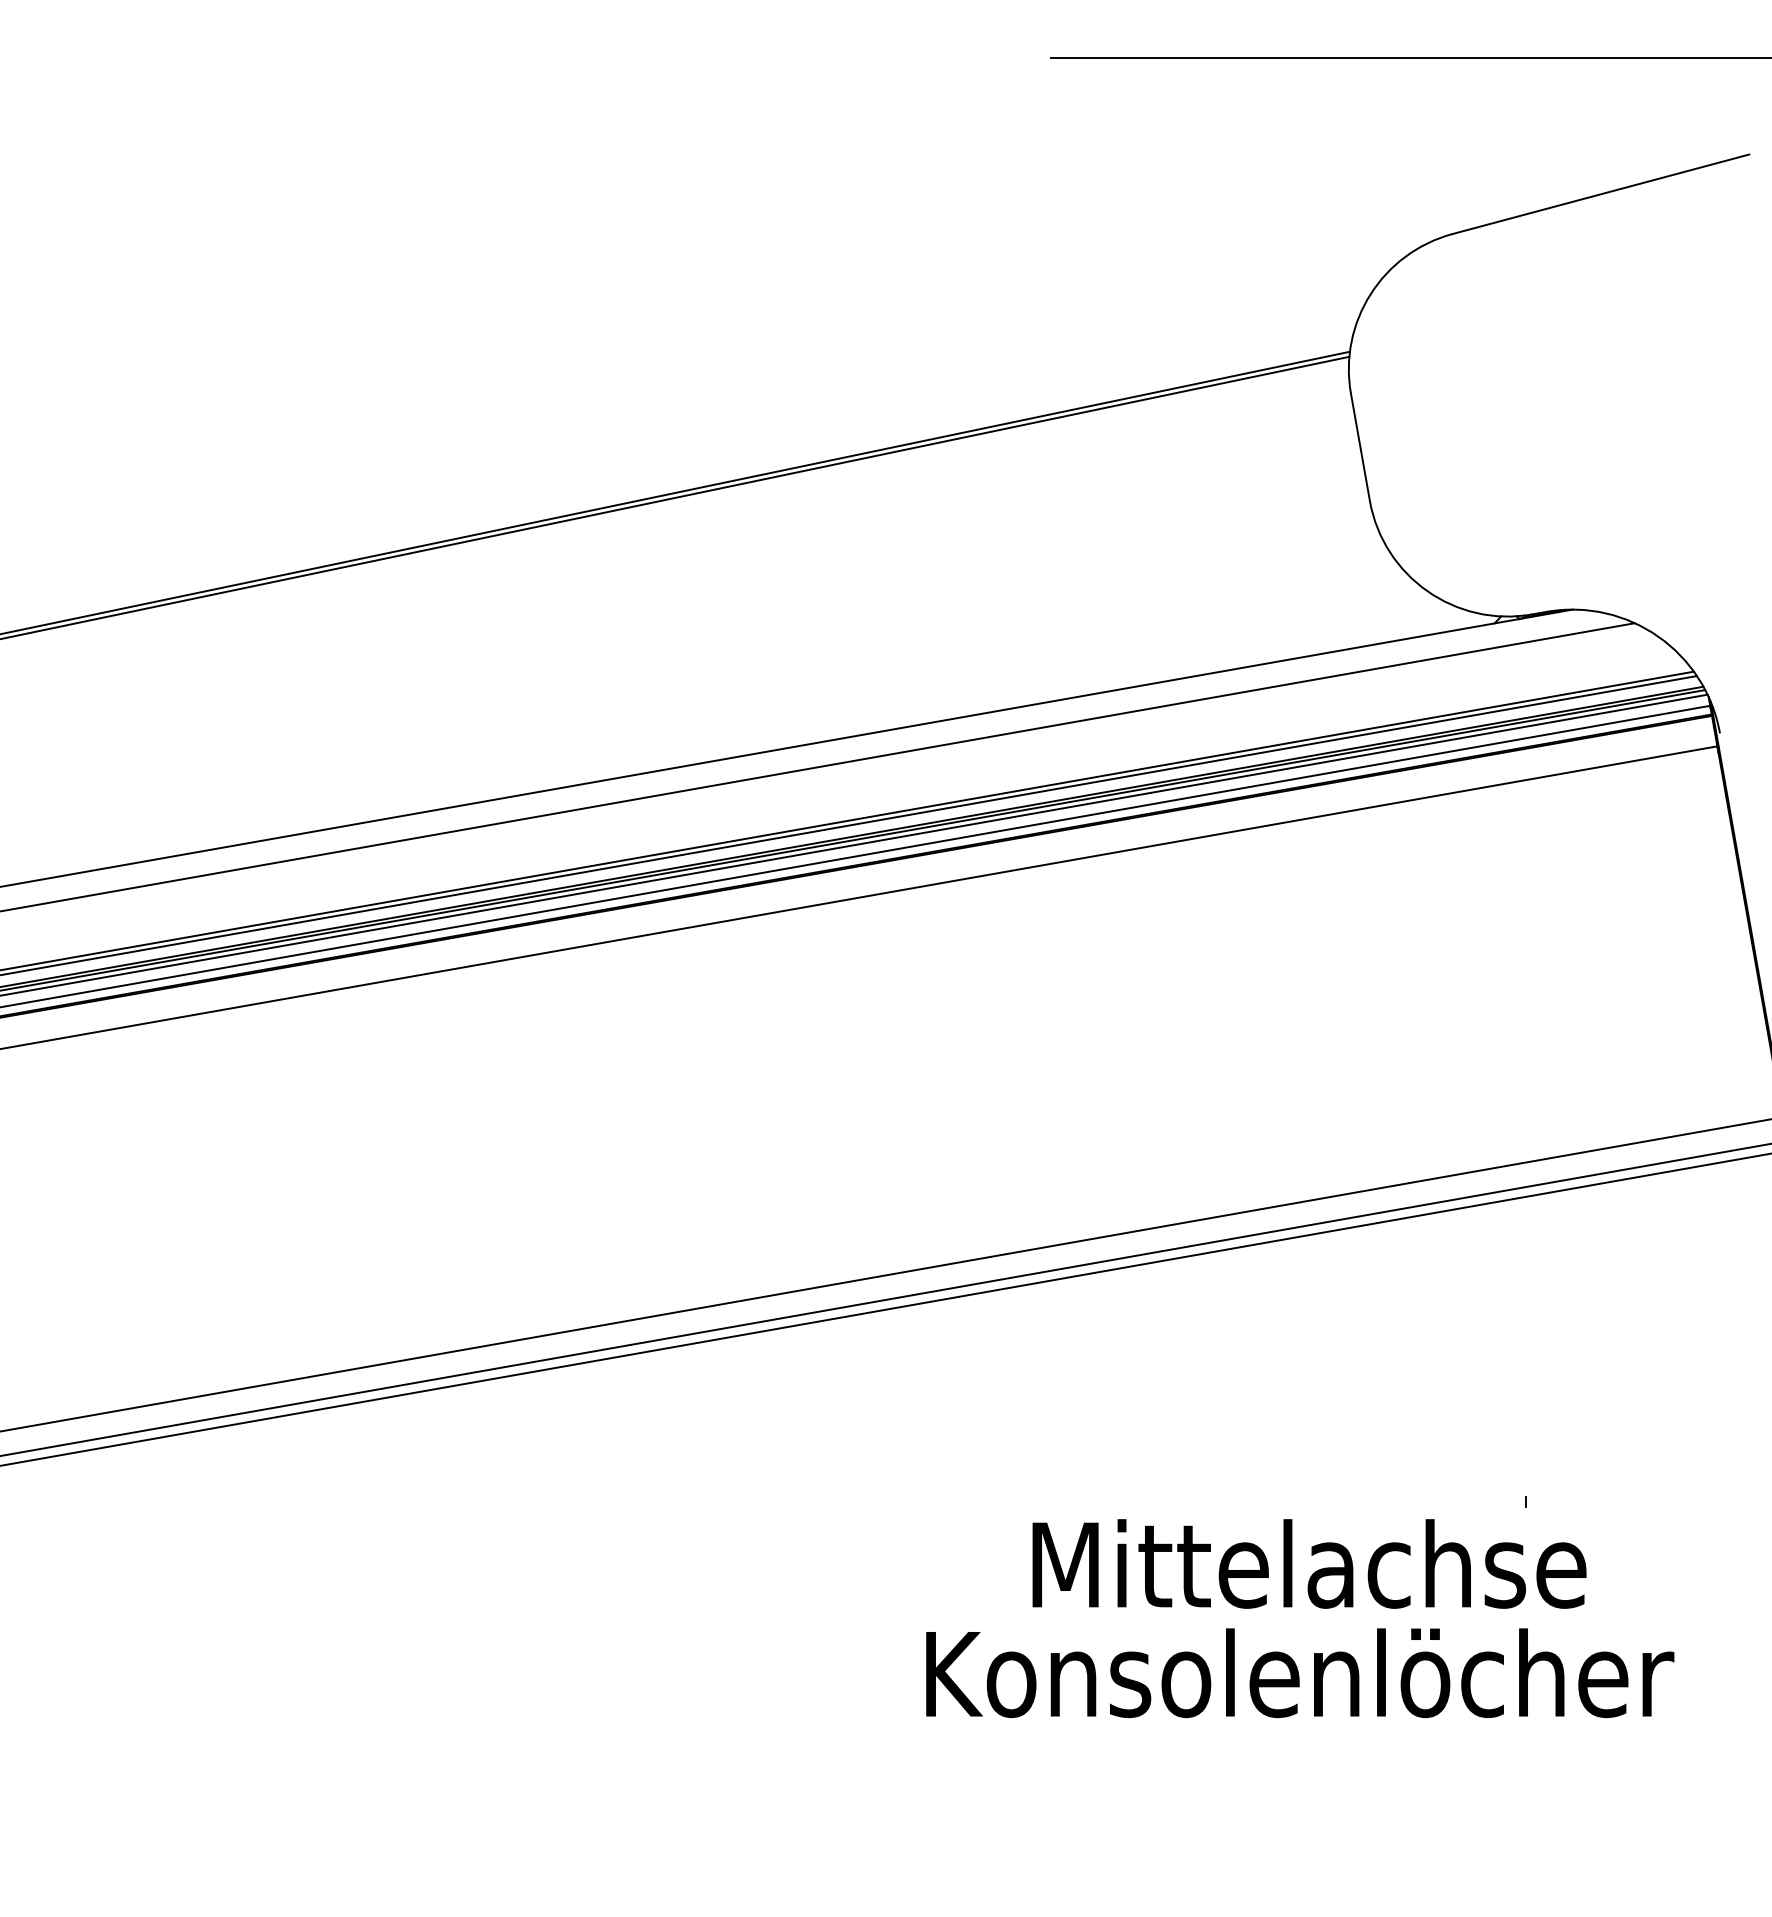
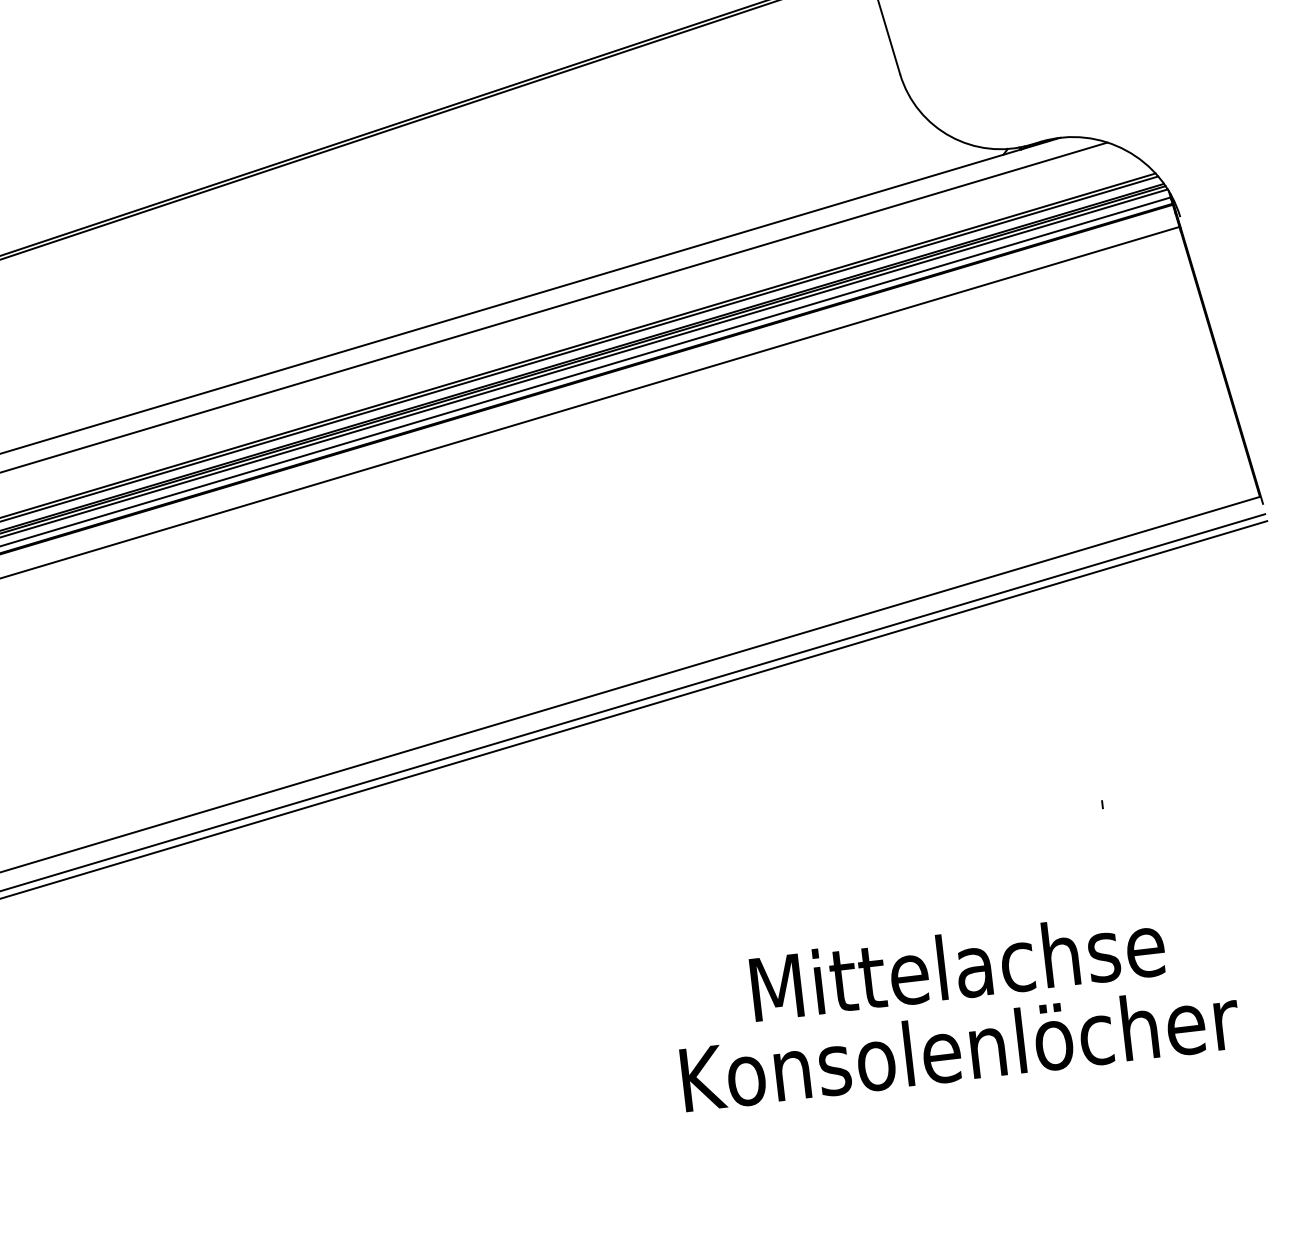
text: (1300, 1618) -> (955, 1007), moved

